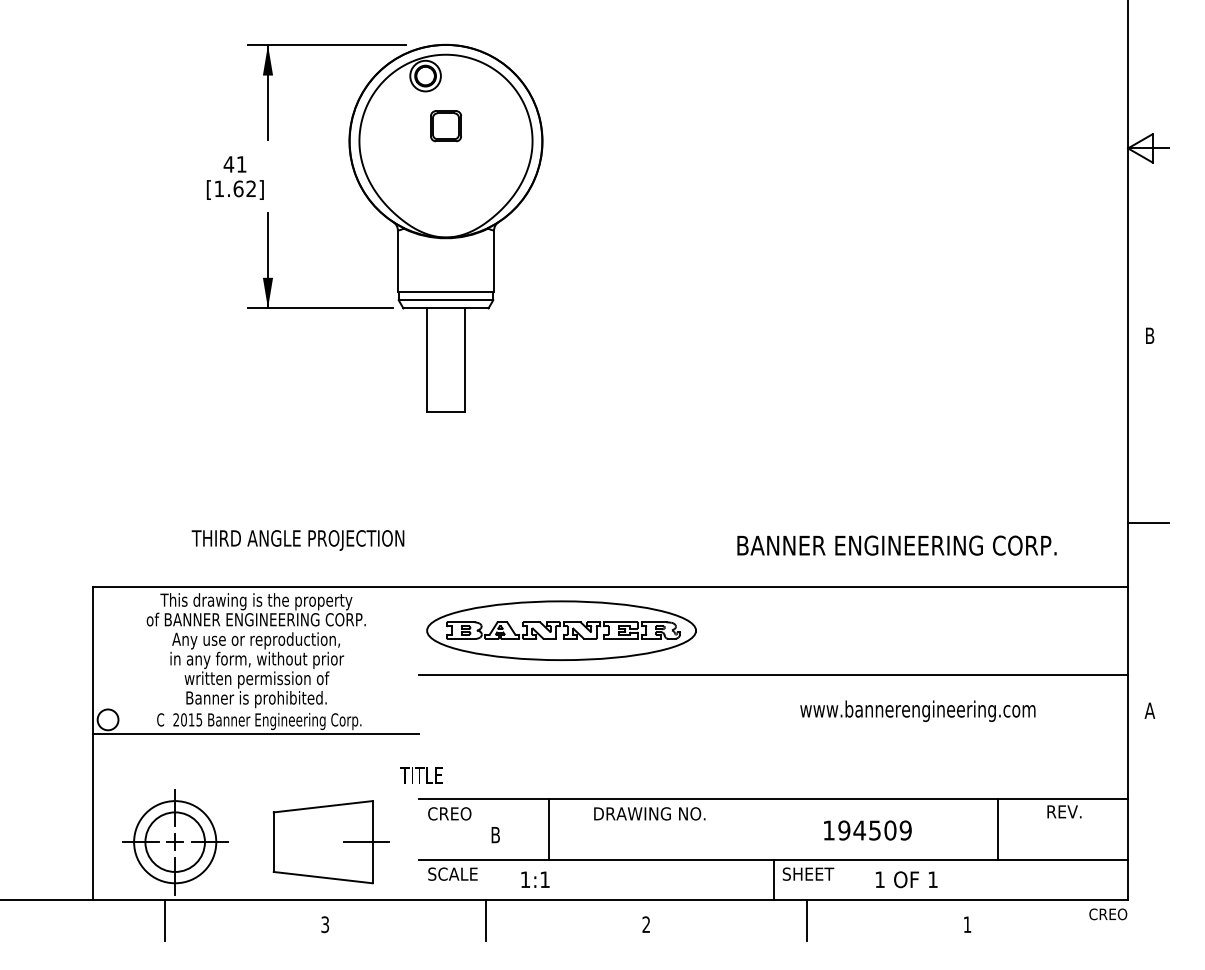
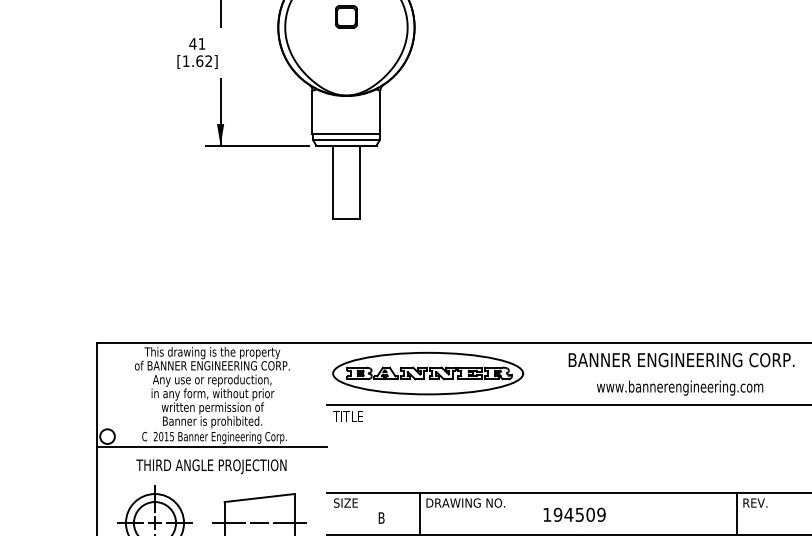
text: (297, 540) -> (211, 466), moved
text: (896, 545) -> (681, 360), moved
text: (917, 710) -> (679, 387), moved
text: (421, 775) -> (348, 416), moved
text: (1064, 811) -> (755, 502), moved
text: (449, 813) -> (348, 502), CREO -> SIZE
text: (649, 813) -> (465, 502), moved
text: (867, 830) -> (574, 514), moved
line: (279, 842) -> (228, 523), added
line: (322, 842) -> (259, 523), added

